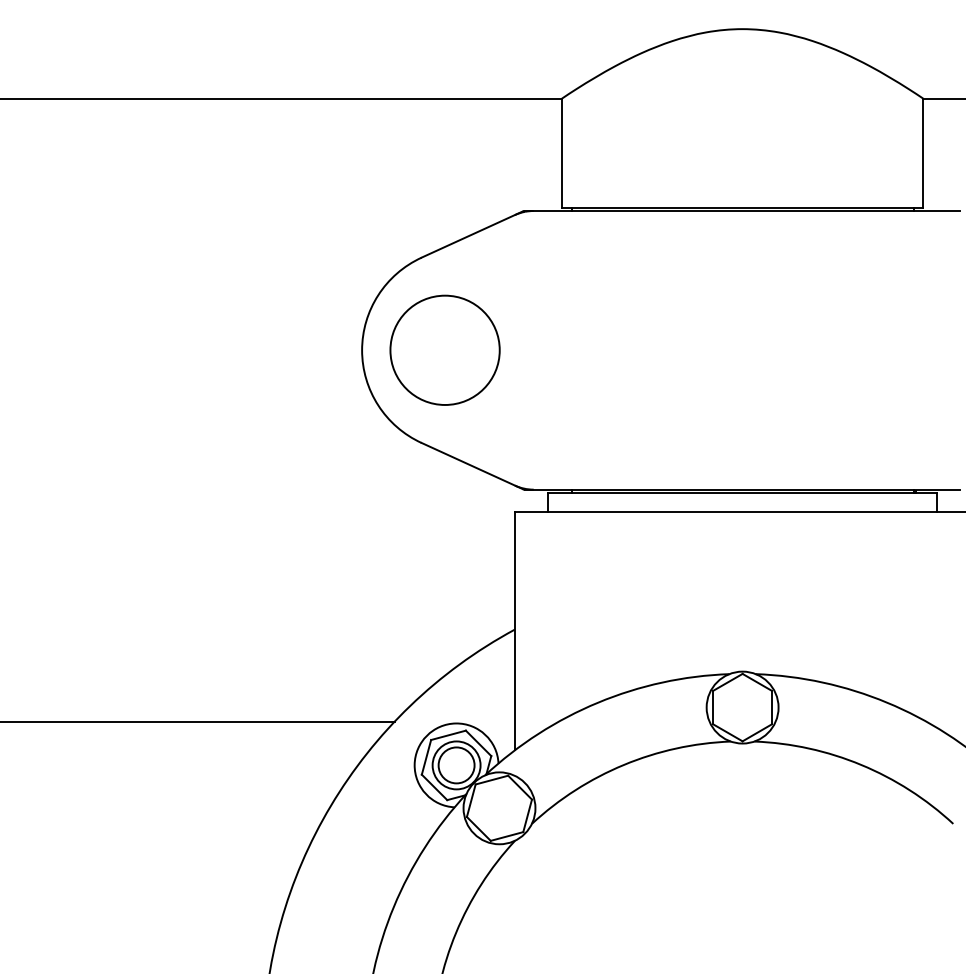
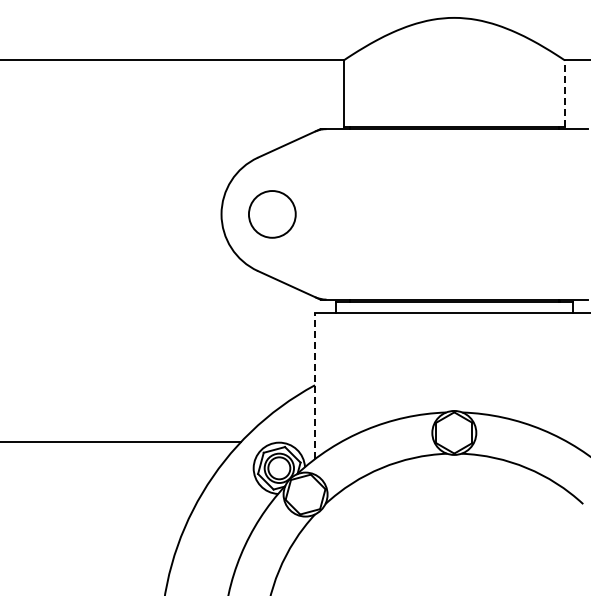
line: (922, 152) -> (564, 93), solid -> dashed
circle: (445, 350) -> (272, 214), size x0.7
line: (515, 631) -> (315, 386), solid -> dashed

